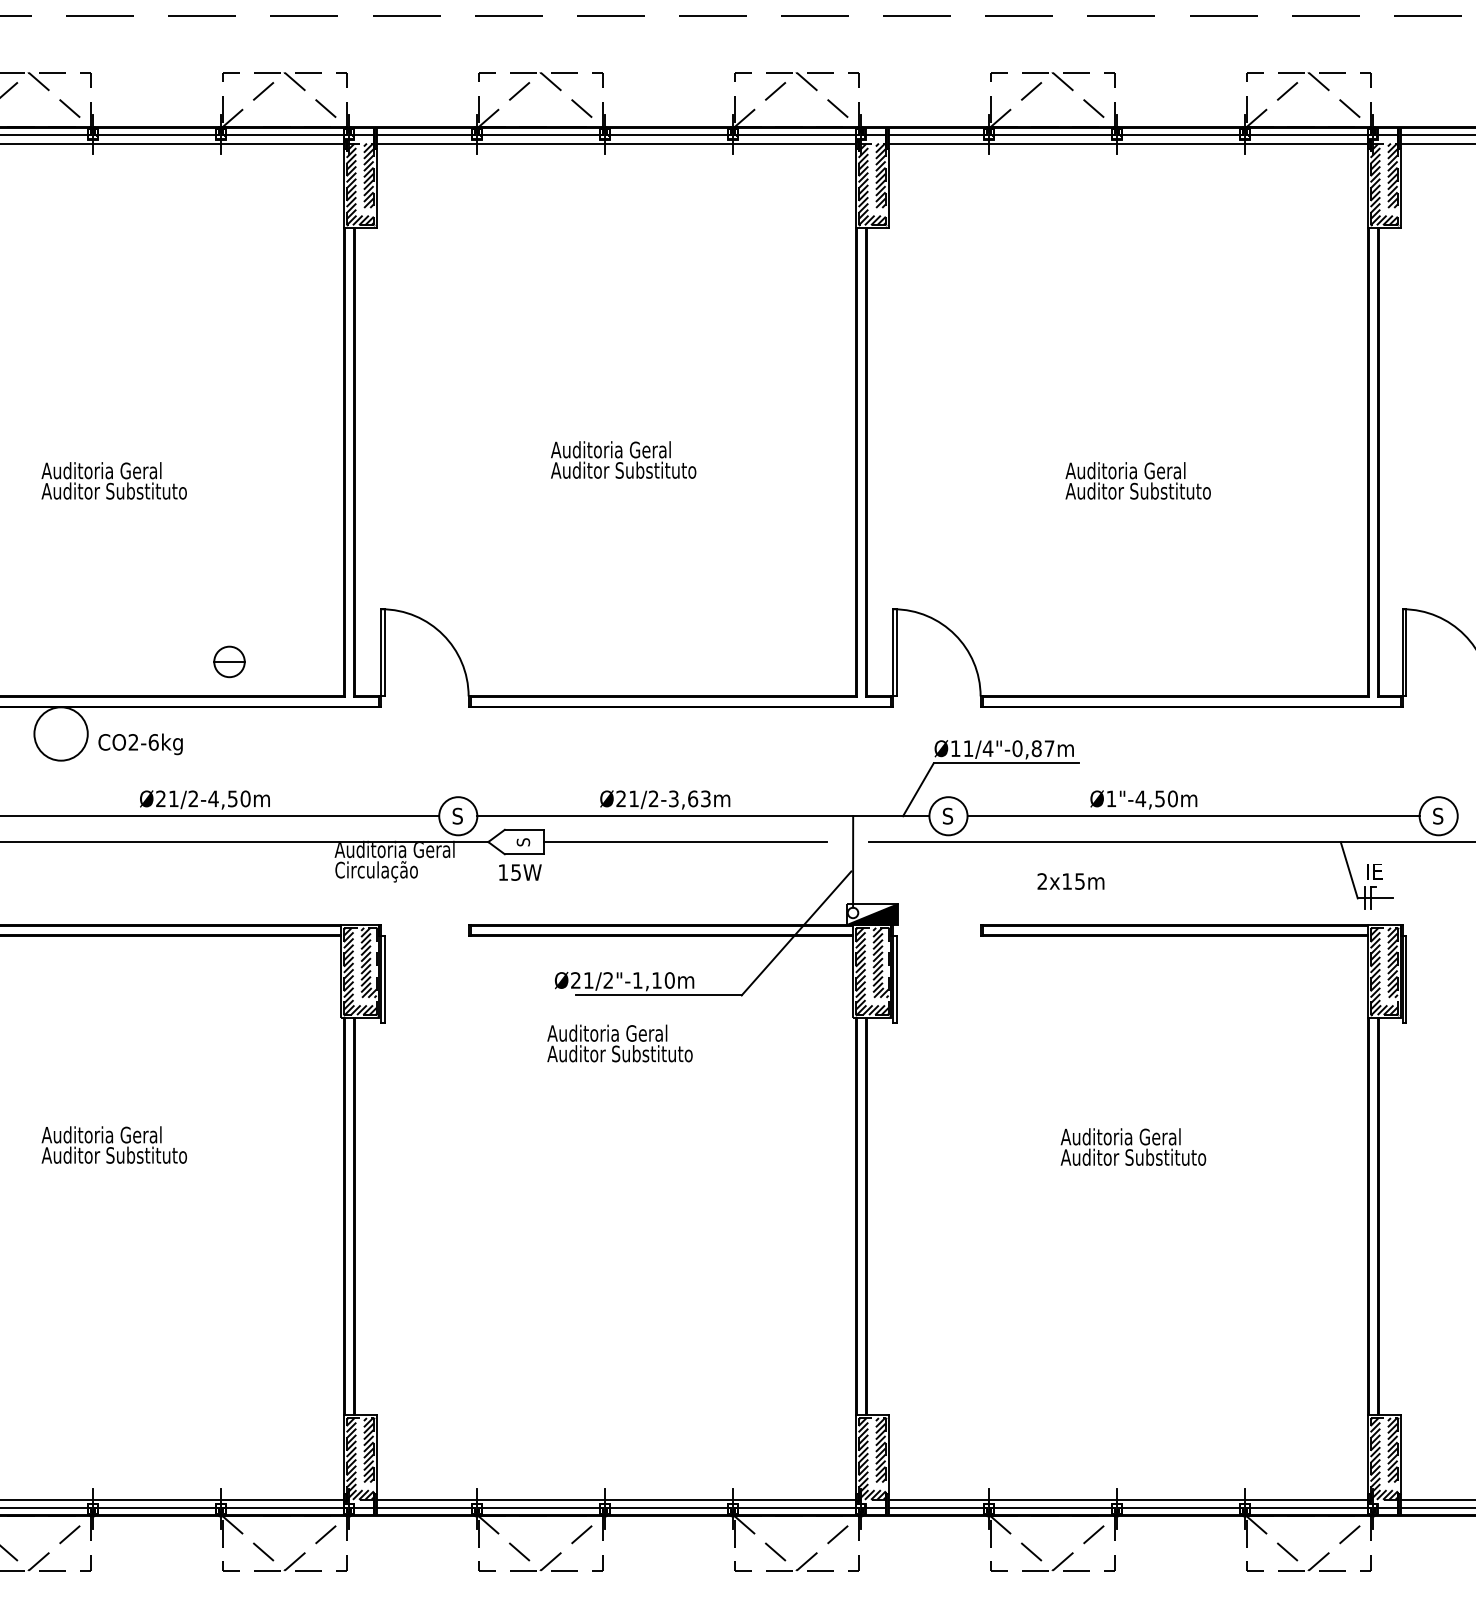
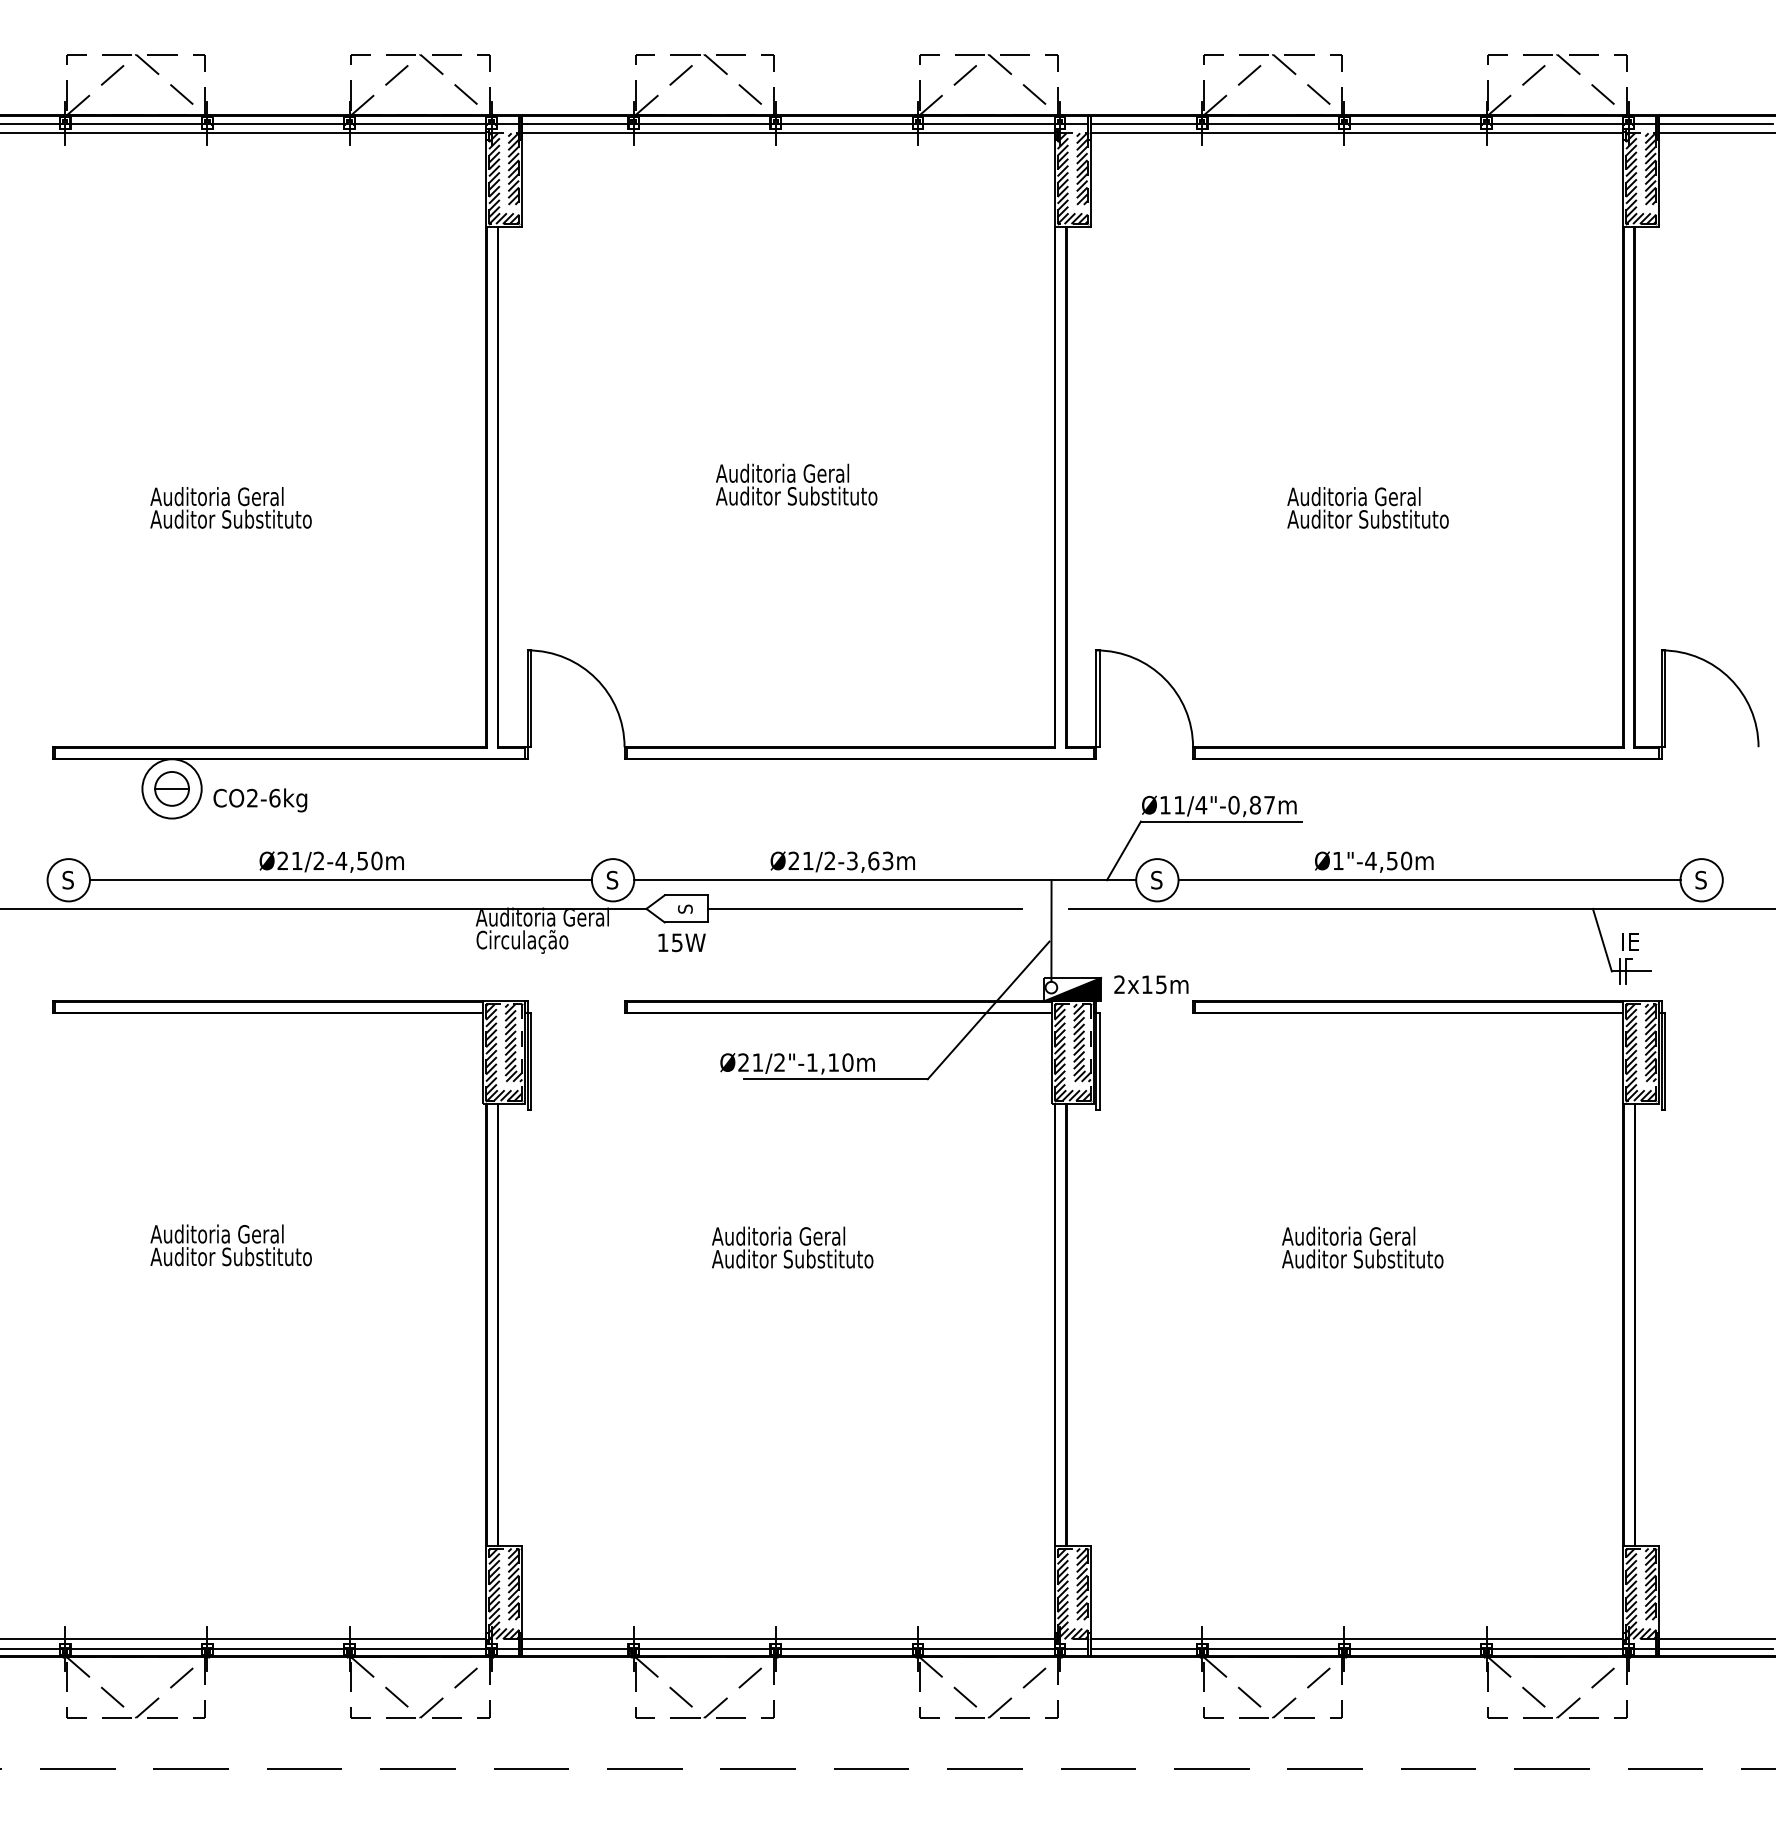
part: (229, 661) -> (171, 788), moved
text: (1071, 881) -> (1151, 984), moved
text: (619, 1043) -> (792, 1247), moved

